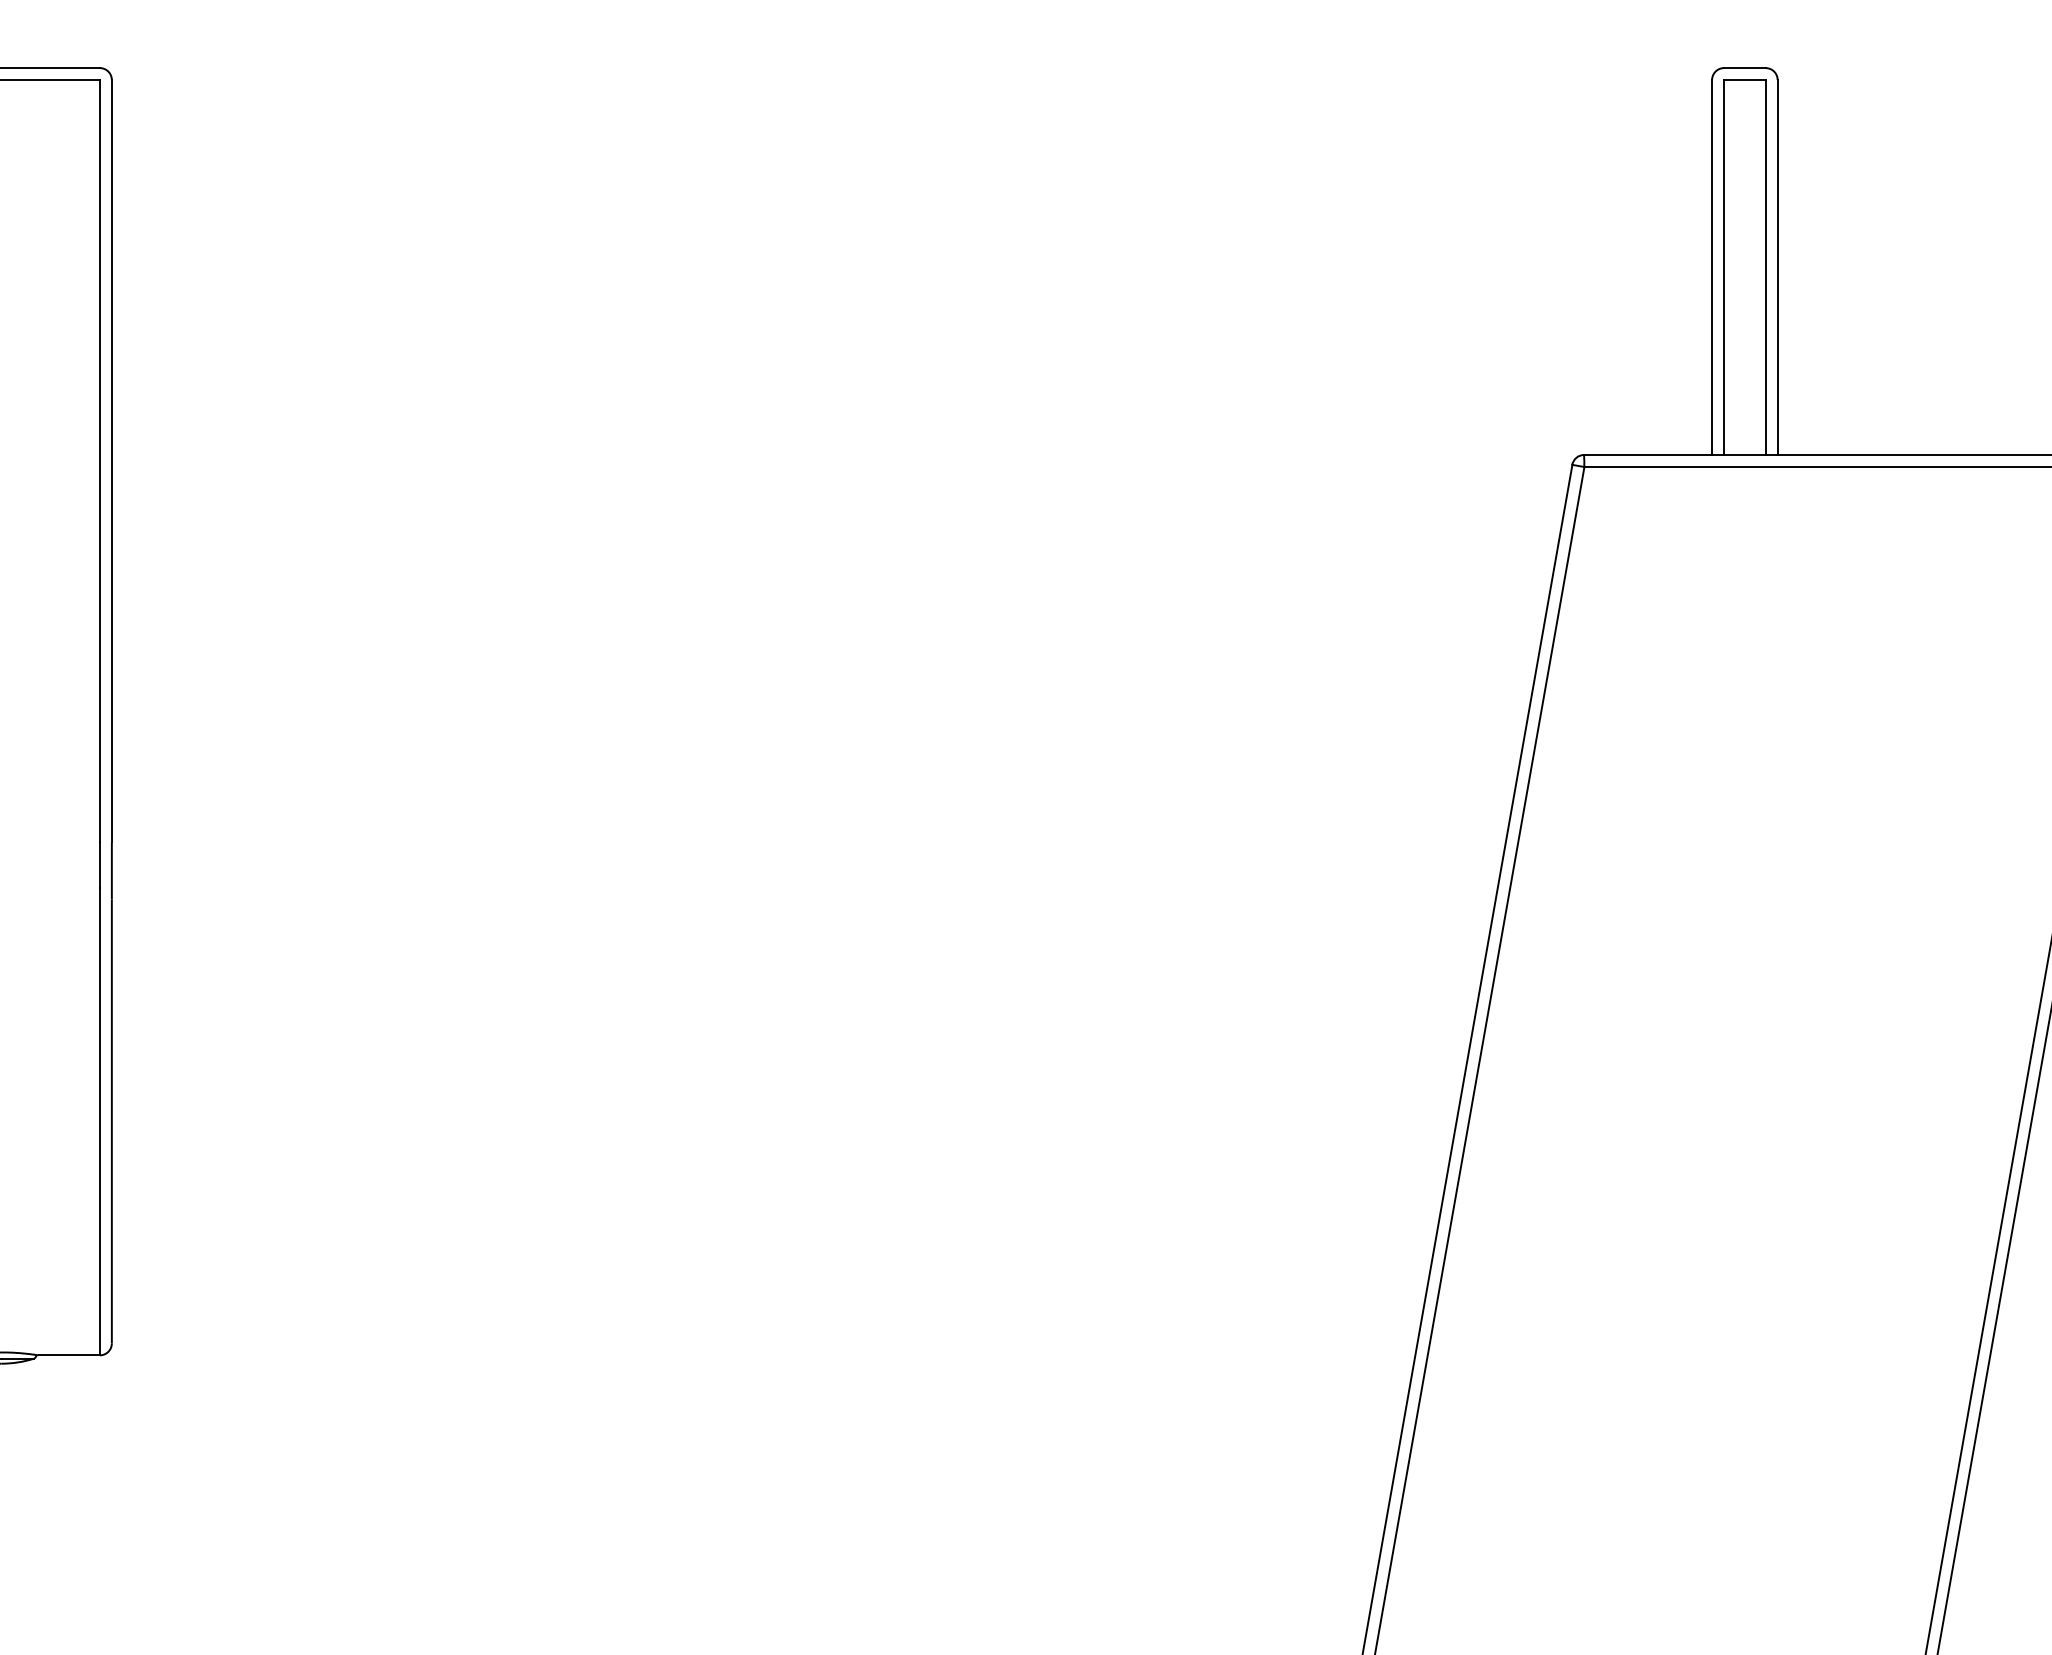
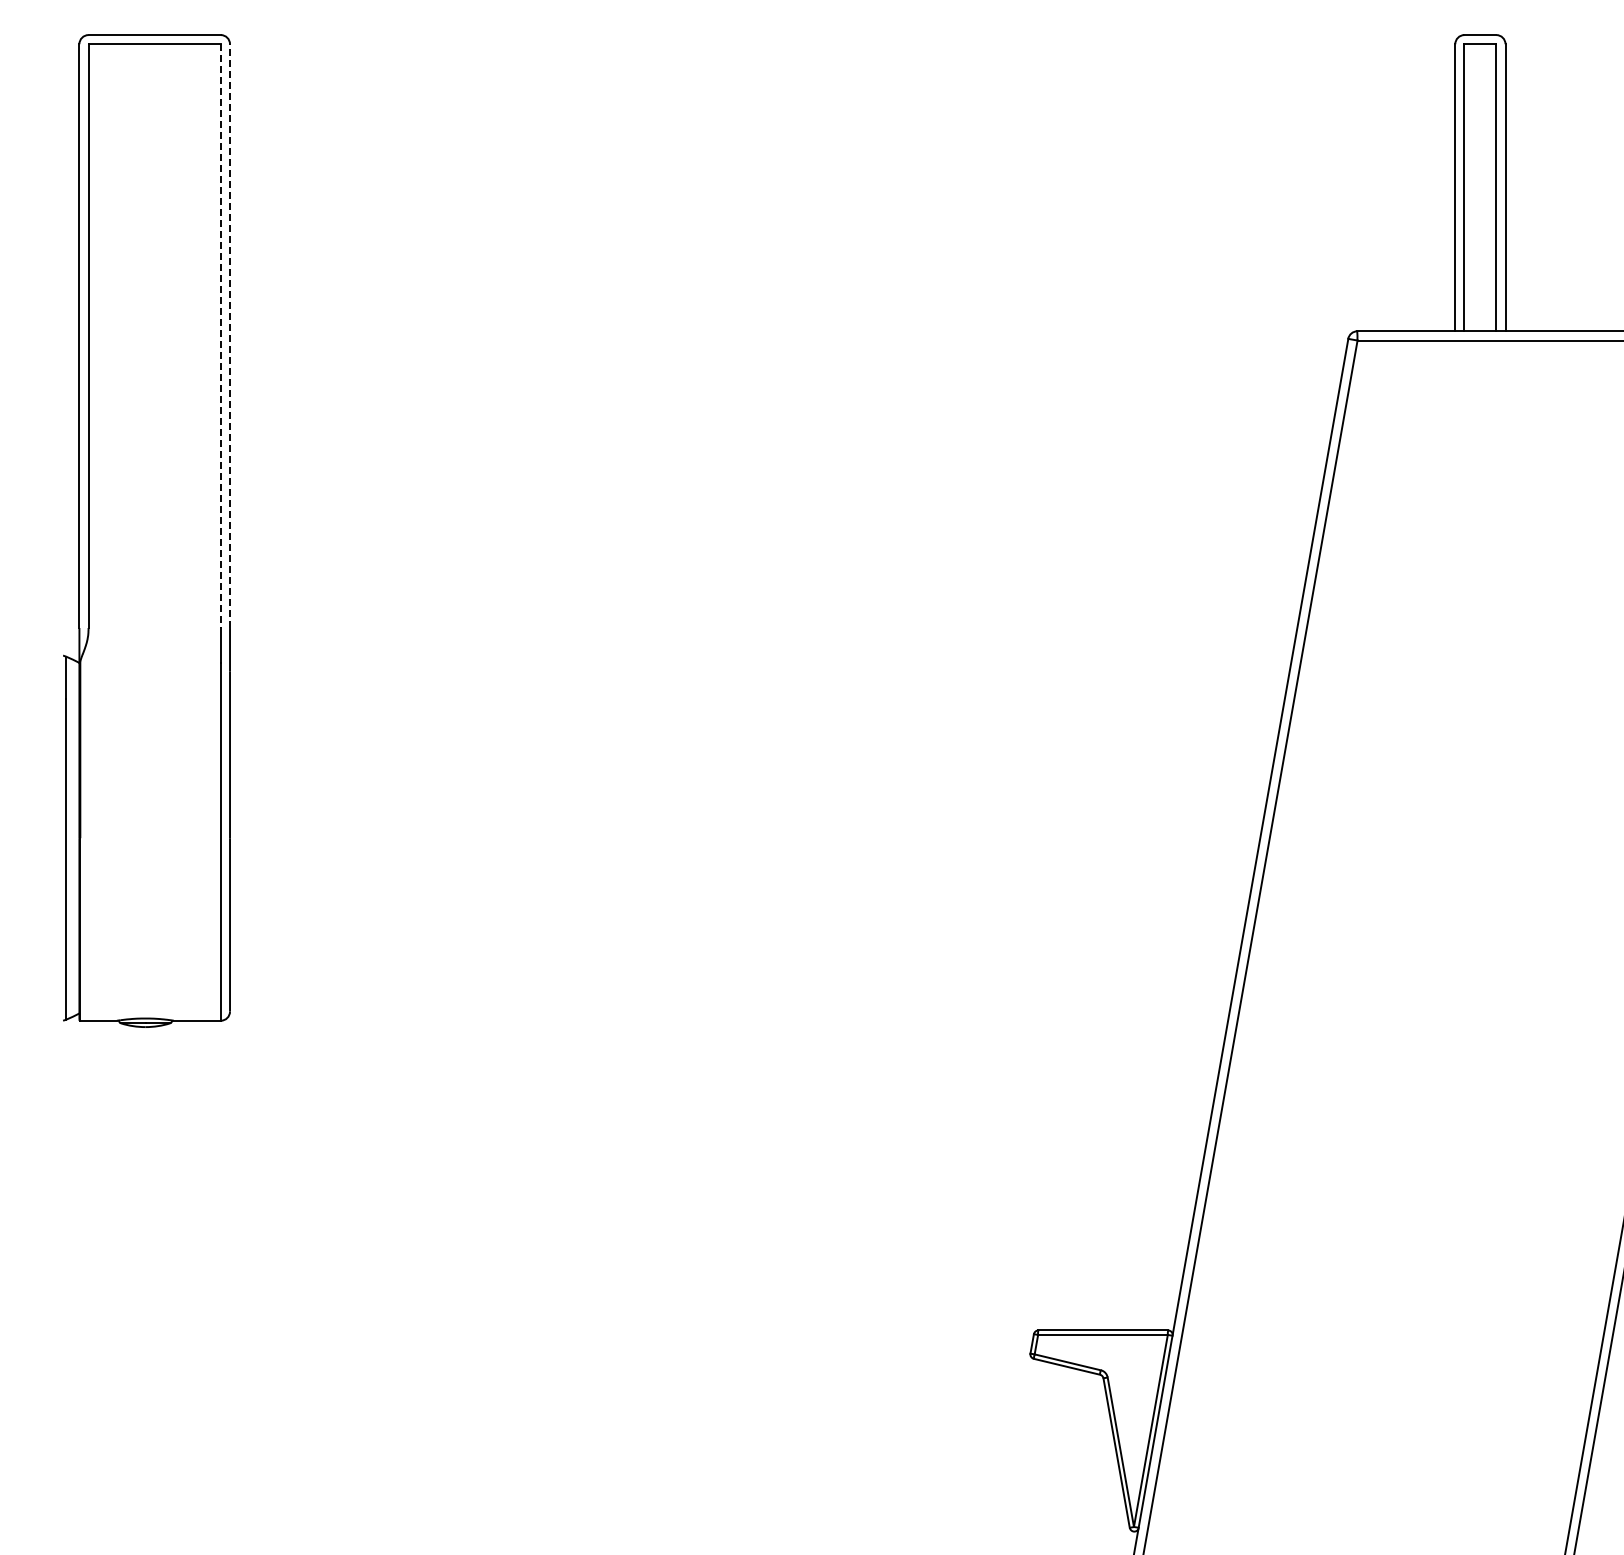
line: (99, 461) -> (220, 336), solid -> dashed
line: (112, 461) -> (230, 336), solid -> dashed

